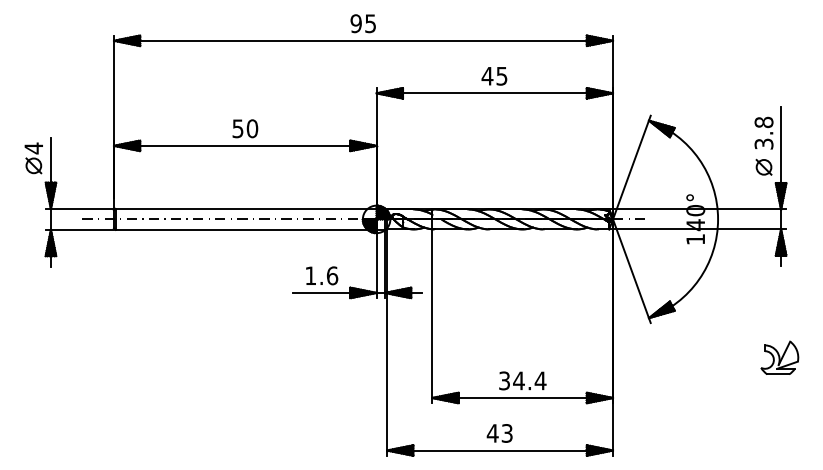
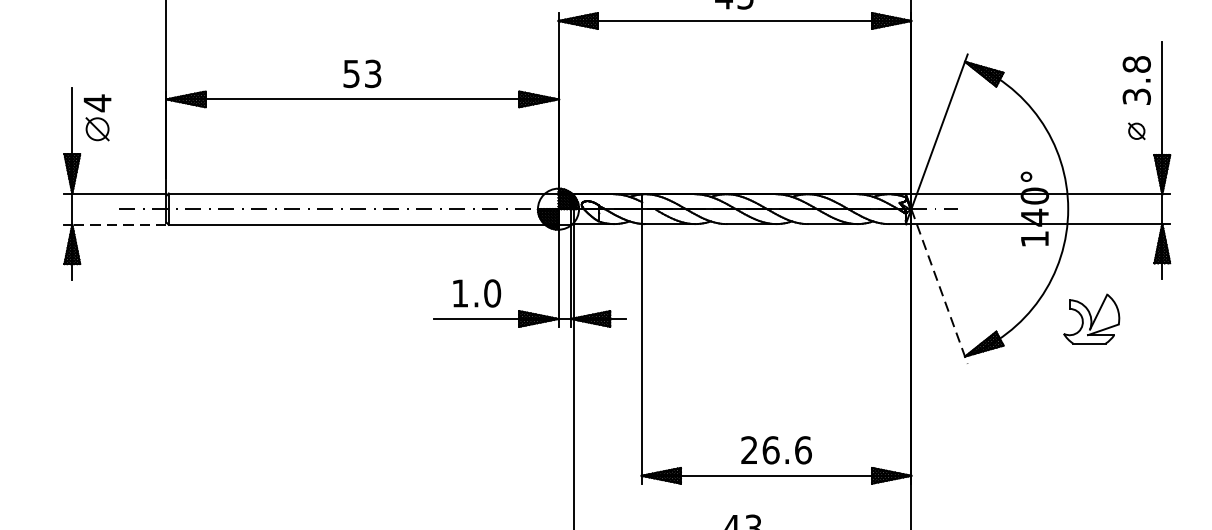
text: (252, 128) -> (373, 73), 50 -> 53
part: (33, 158) -> (97, 118), moved
part: (763, 166) -> (1136, 130), size x0.7
line: (82, 229) -> (119, 224), solid -> dashed
line: (632, 271) -> (940, 286), solid -> dashed
text: (332, 275) -> (492, 292), 1.6 -> 1.0
part: (779, 357) -> (1091, 318), moved
text: (522, 380) -> (776, 449), 34.4 -> 26.6

